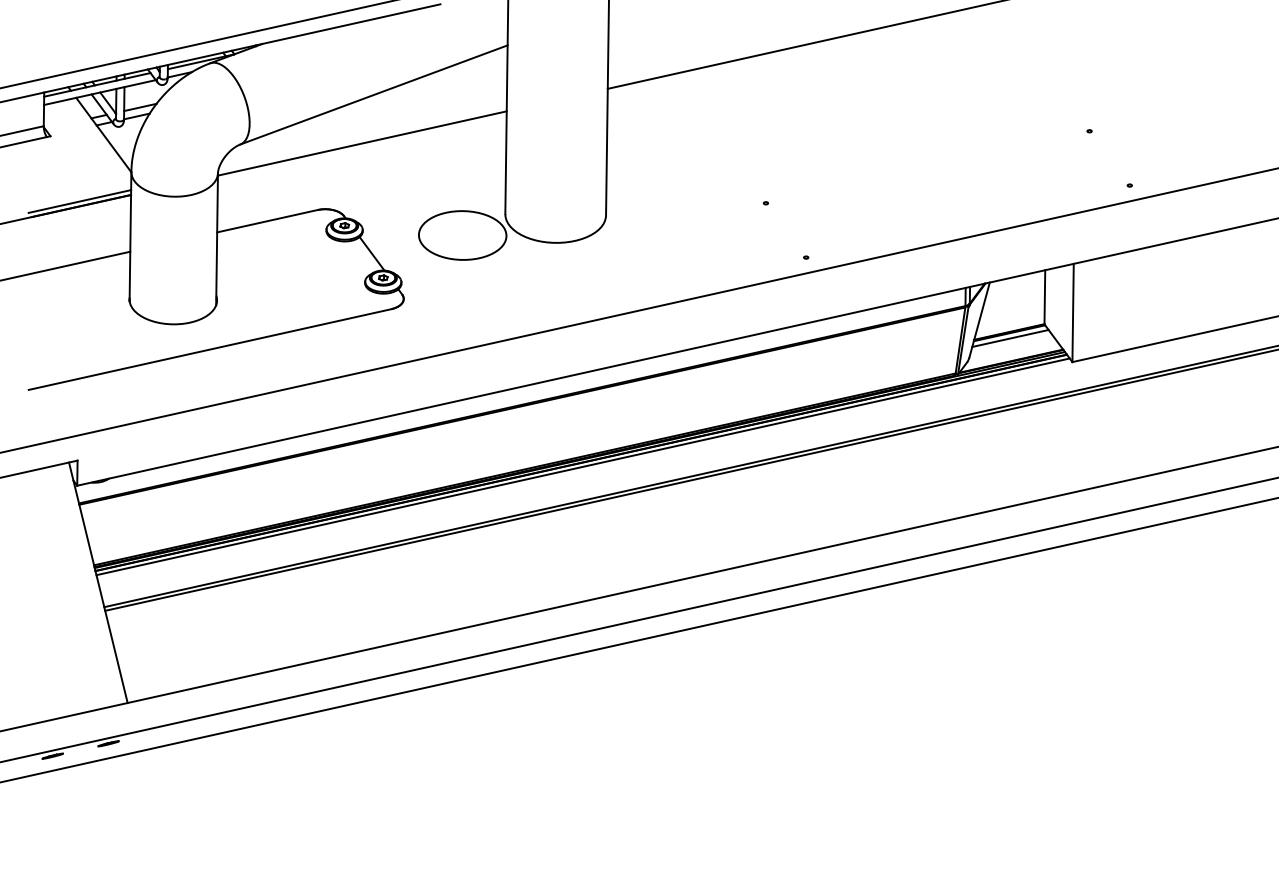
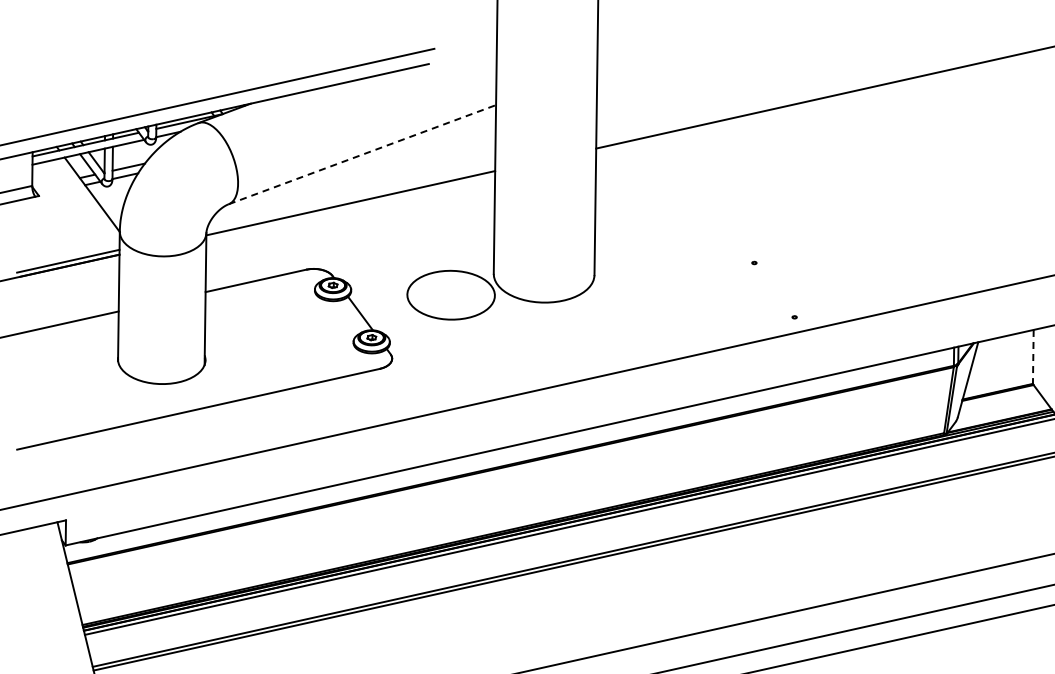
line: (374, 94) -> (362, 154), solid -> dashed
line: (1044, 297) -> (1032, 357), solid -> dashed
line: (1010, 337) -> (998, 397), removed

